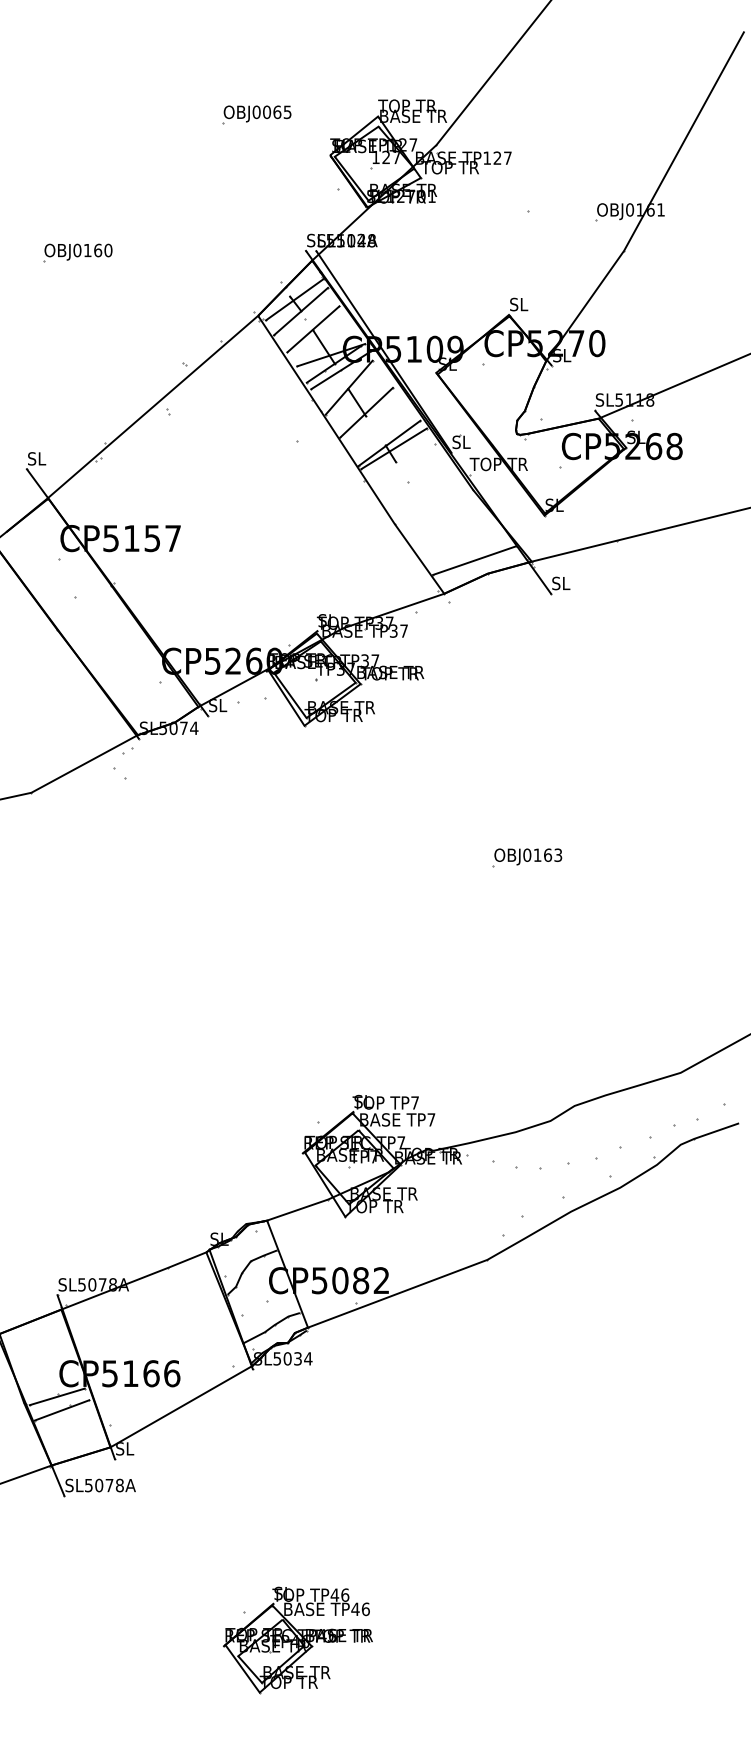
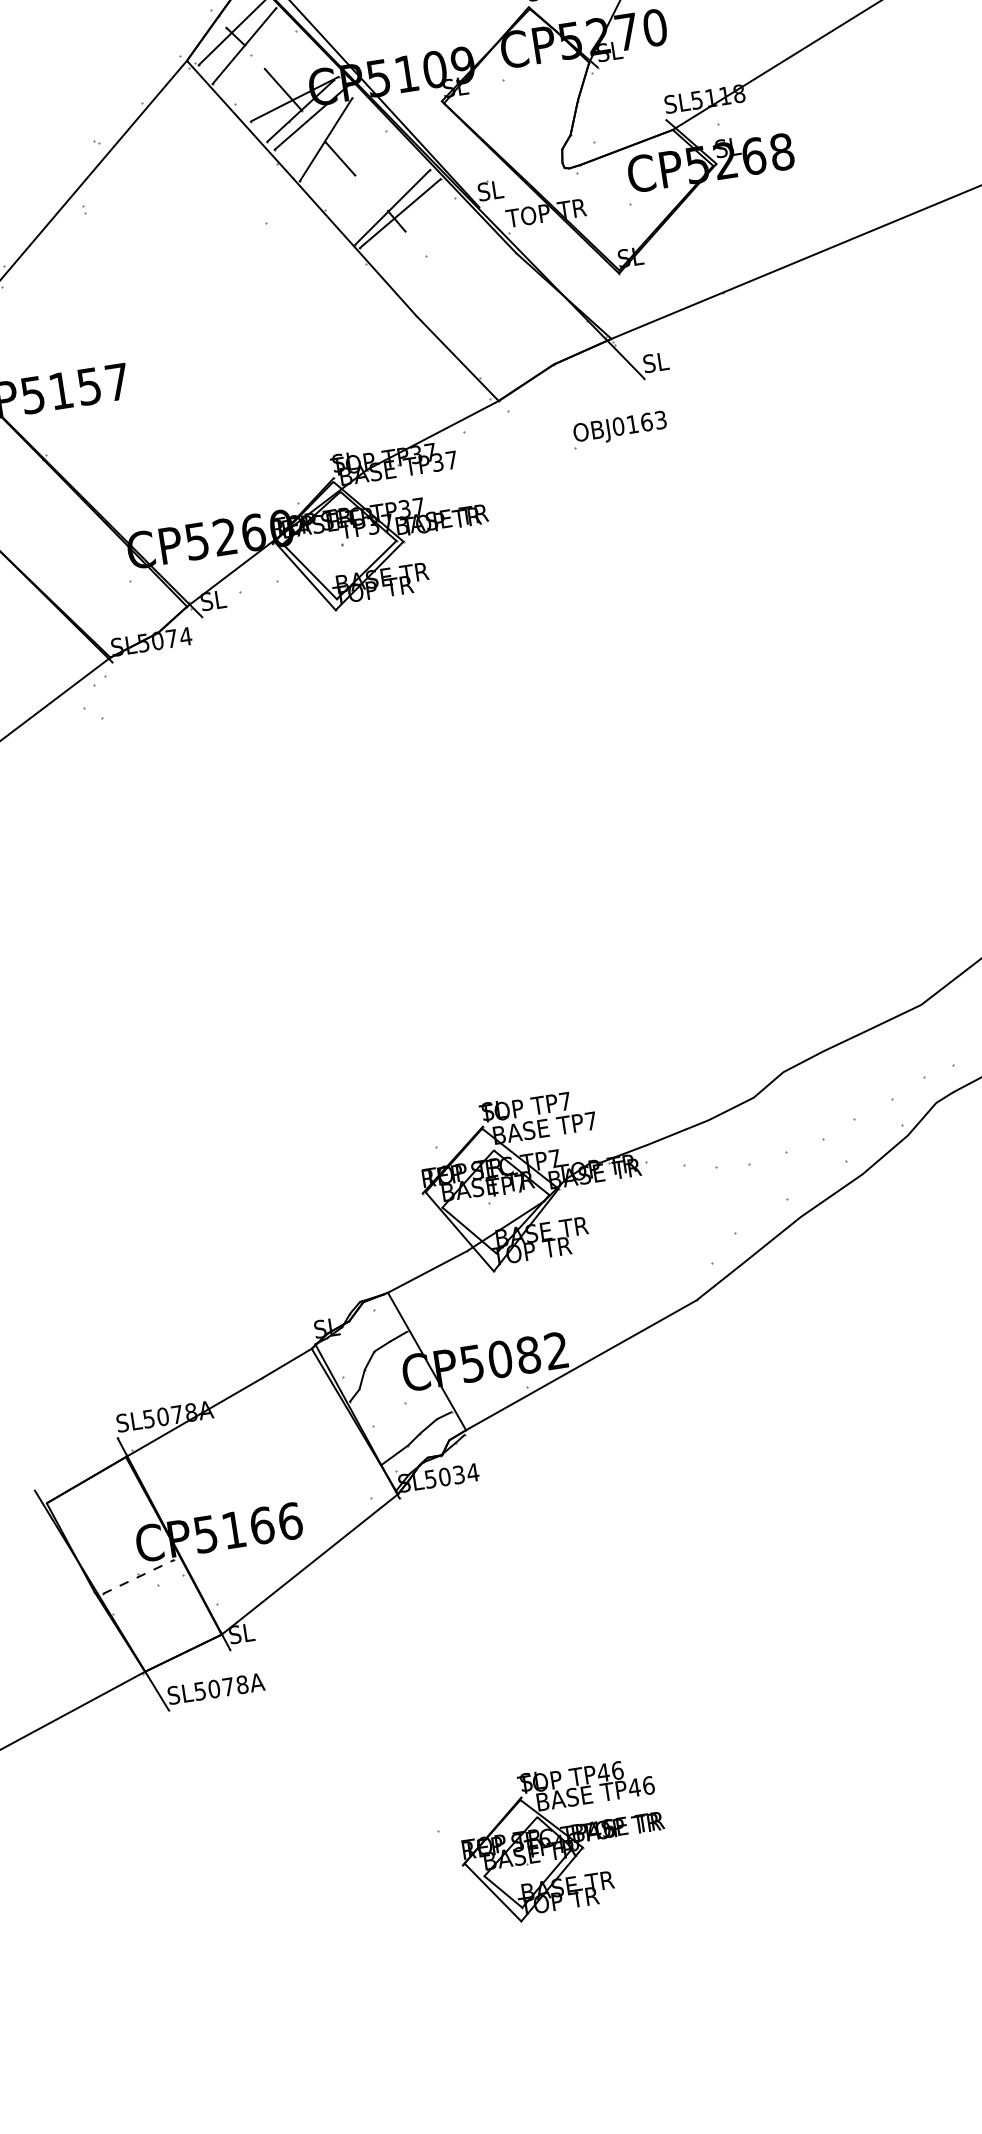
line: (313, 329) -> (265, 67), removed
line: (366, 412) -> (354, 169), removed
line: (474, 560) -> (533, 349), removed
part: (527, 857) -> (619, 429), moved
line: (57, 1396) -> (138, 1576), solid -> dashed
line: (61, 1410) -> (147, 1594), removed
part: (297, 1640) -> (561, 1842), moved

